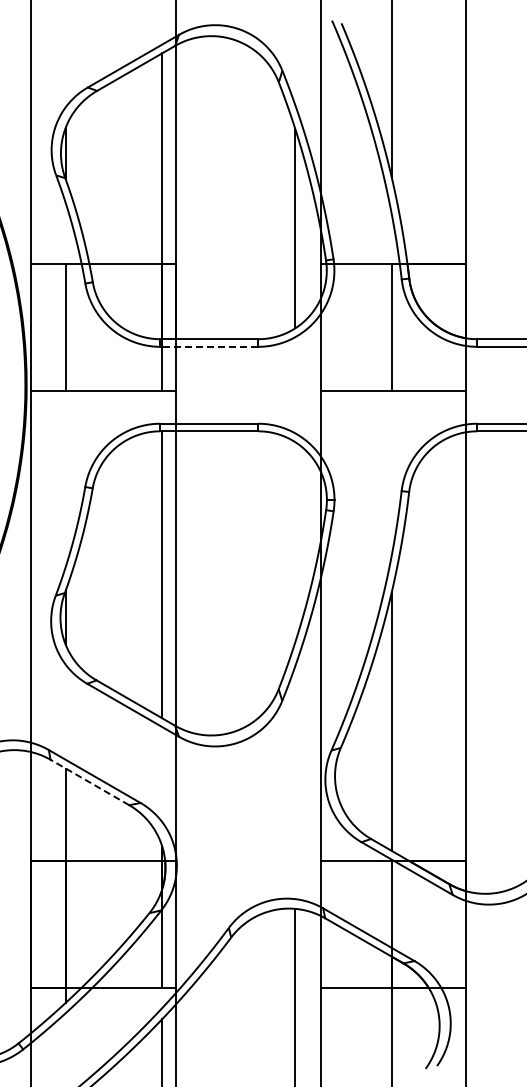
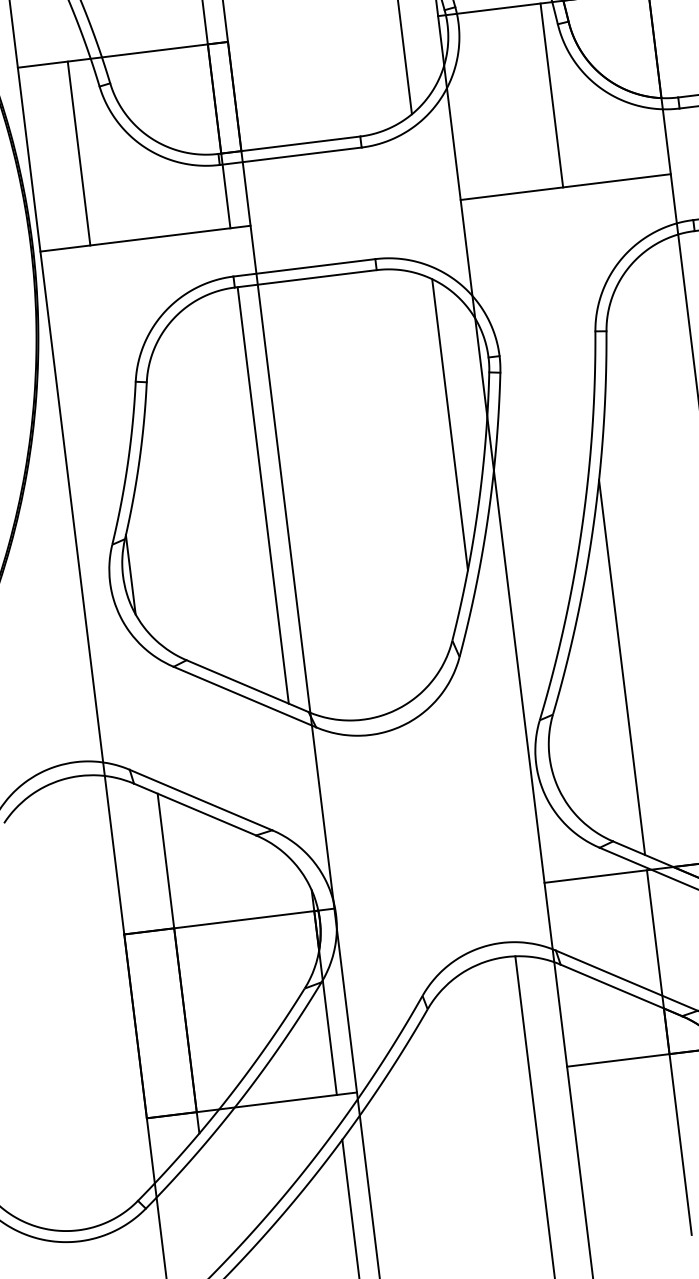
line: (209, 346) -> (290, 155), dashed -> solid
line: (295, 542) -> (450, 424), added
line: (89, 782) -> (194, 809), dashed -> solid

